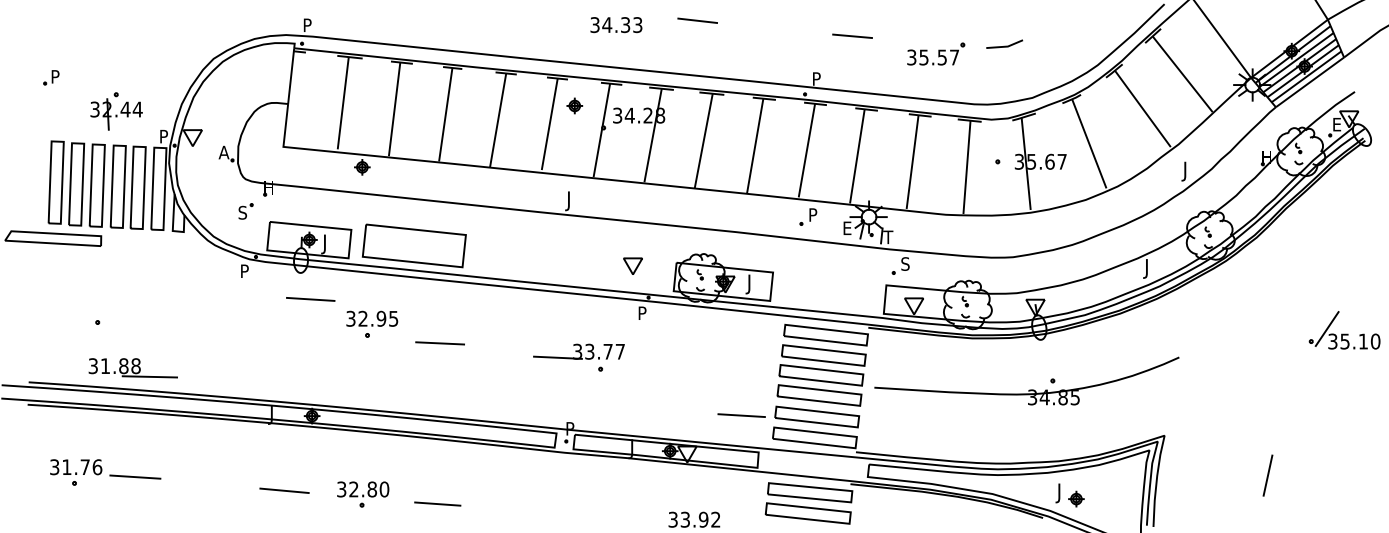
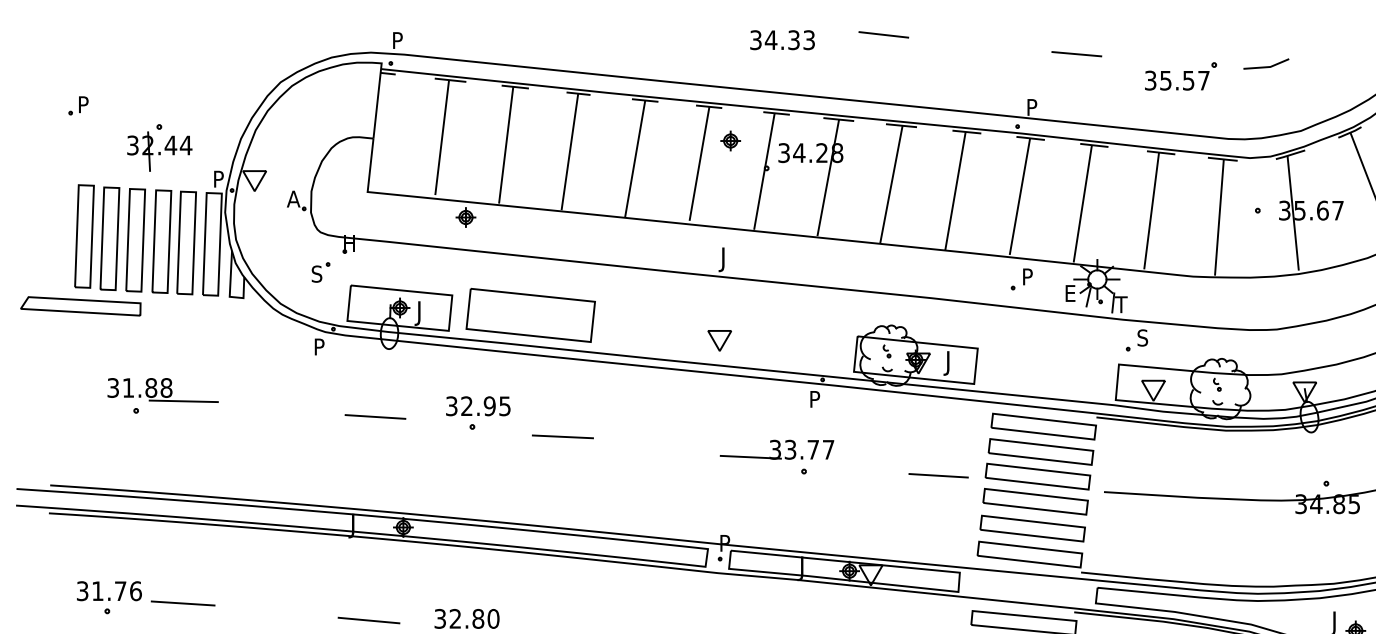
part: (632, 265) -> (719, 339), moved
line: (310, 299) -> (375, 417), moved
part: (578, 357) -> (776, 456), moved
part: (132, 368) -> (162, 390), moved
line: (741, 415) -> (938, 475), moved

